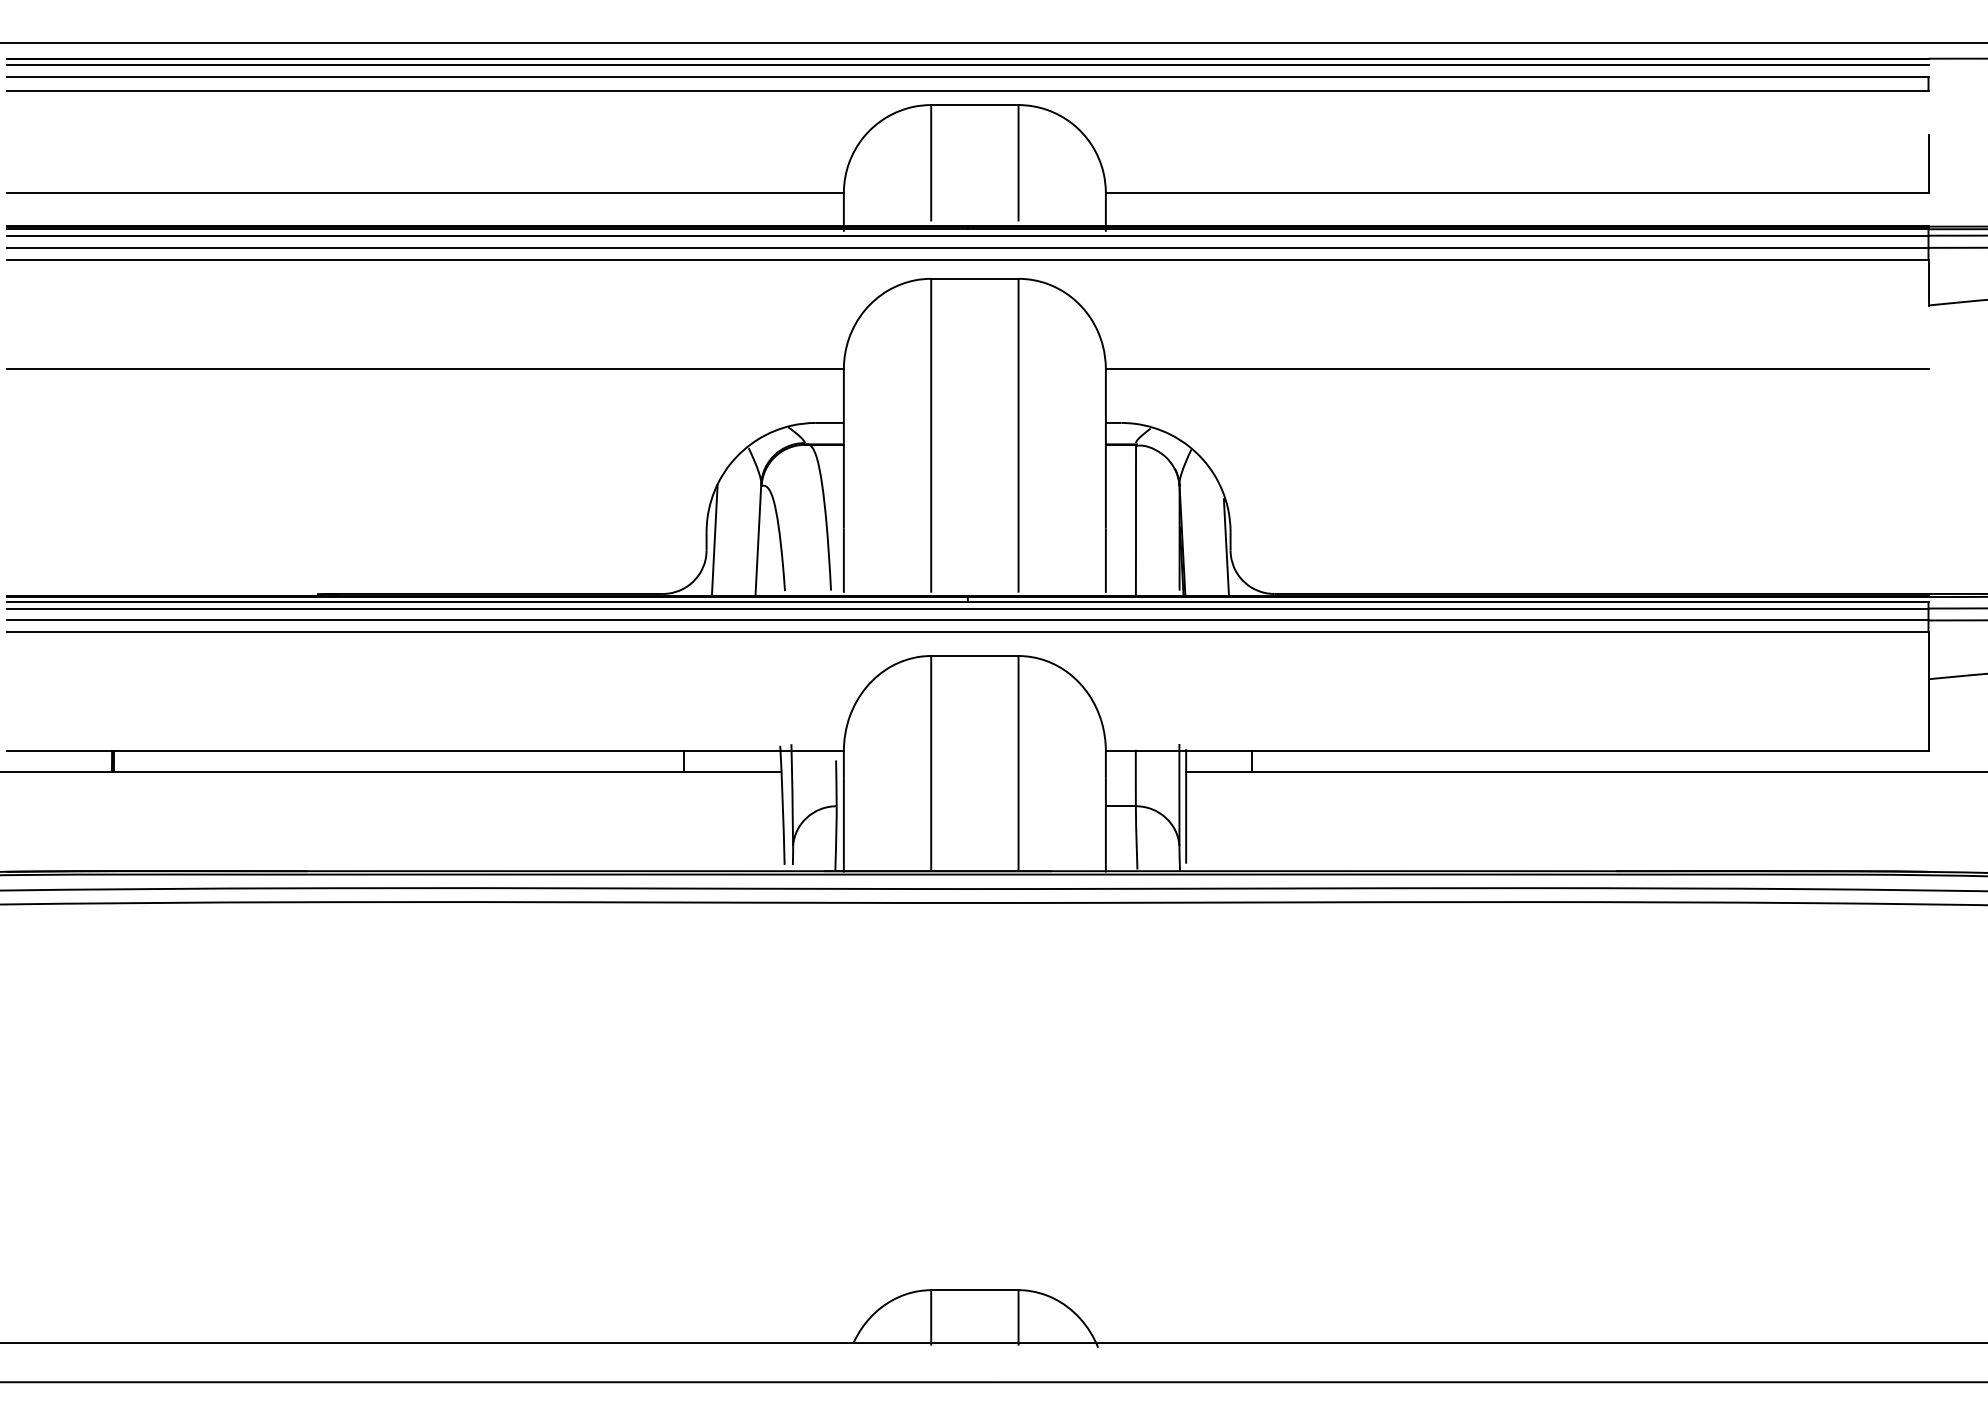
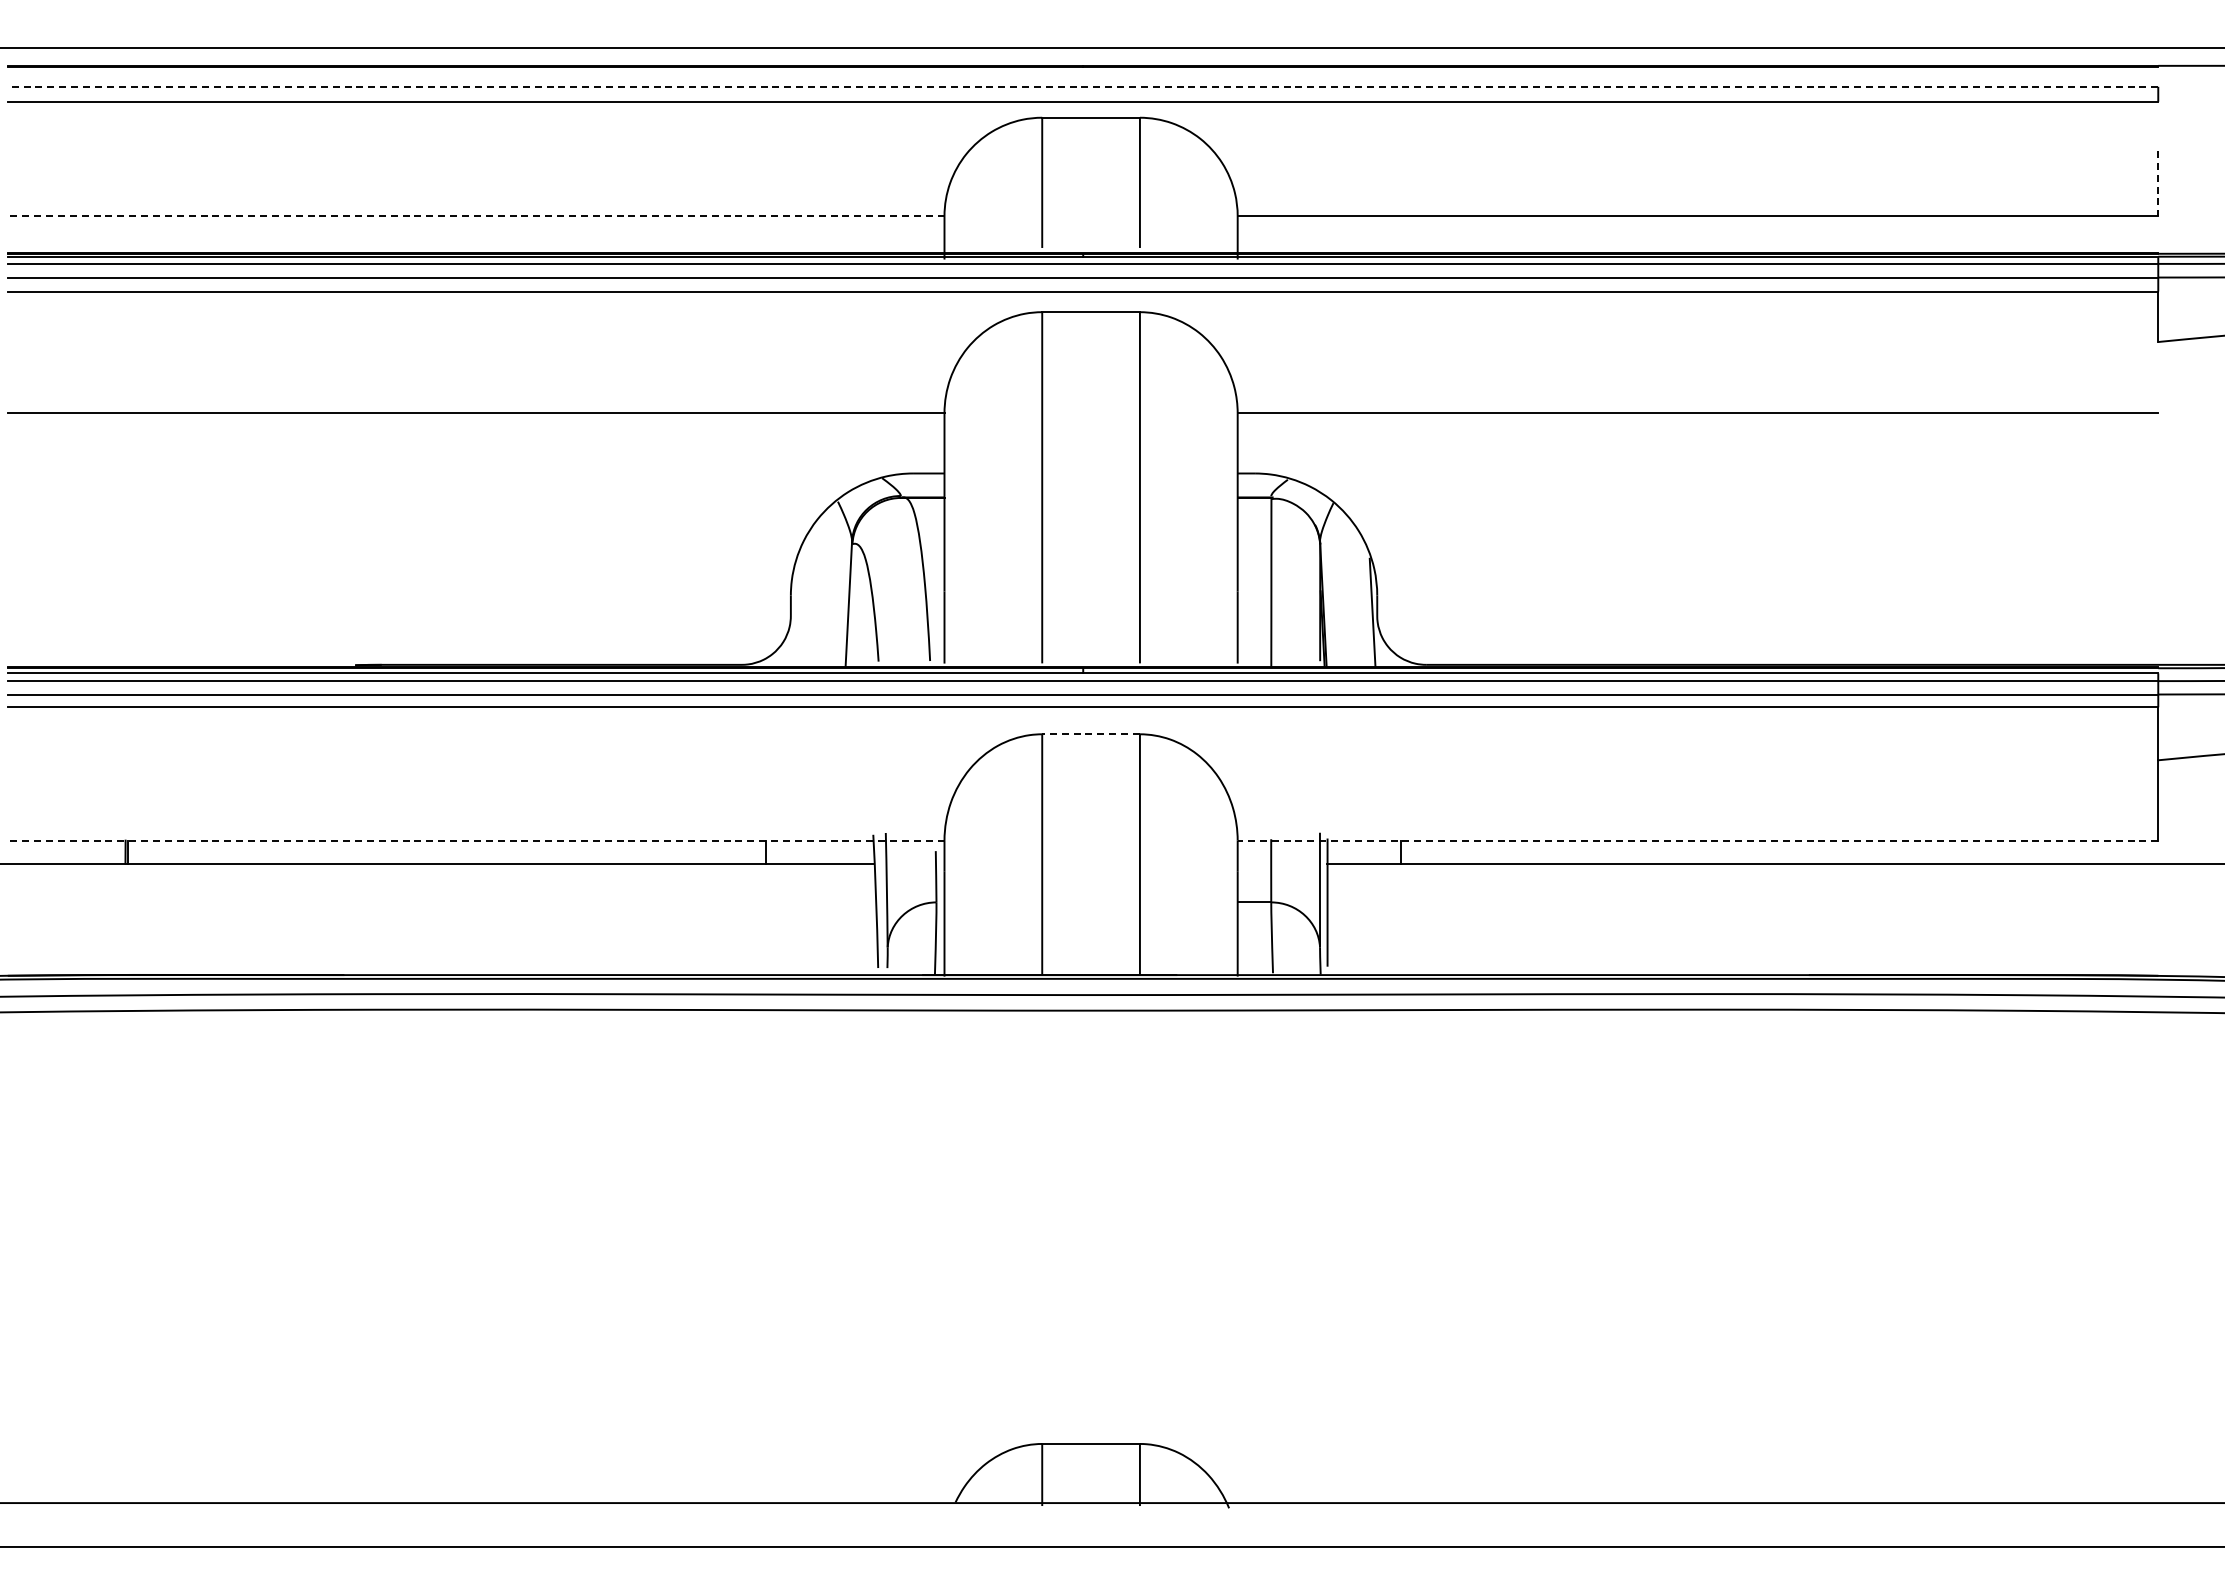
line: (968, 65) -> (1083, 73), removed
line: (967, 77) -> (1082, 86), solid -> dashed
line: (1928, 163) -> (2158, 183), solid -> dashed
line: (424, 193) -> (475, 216), solid -> dashed
line: (714, 540) -> (799, 604), removed
line: (975, 656) -> (1091, 734), solid -> dashed
line: (424, 750) -> (475, 840), solid -> dashed
line: (1516, 750) -> (1697, 840), solid -> dashed

